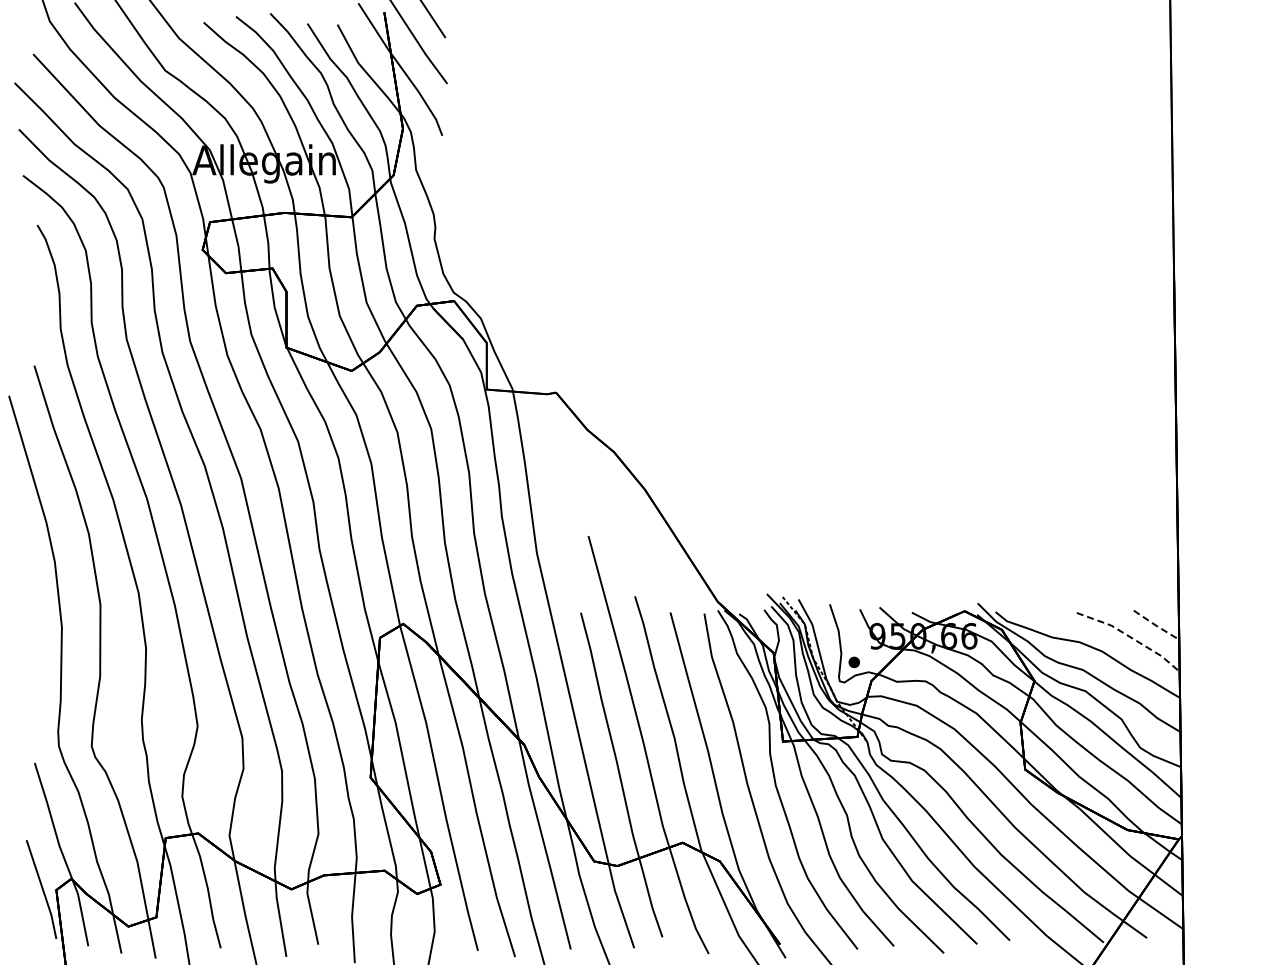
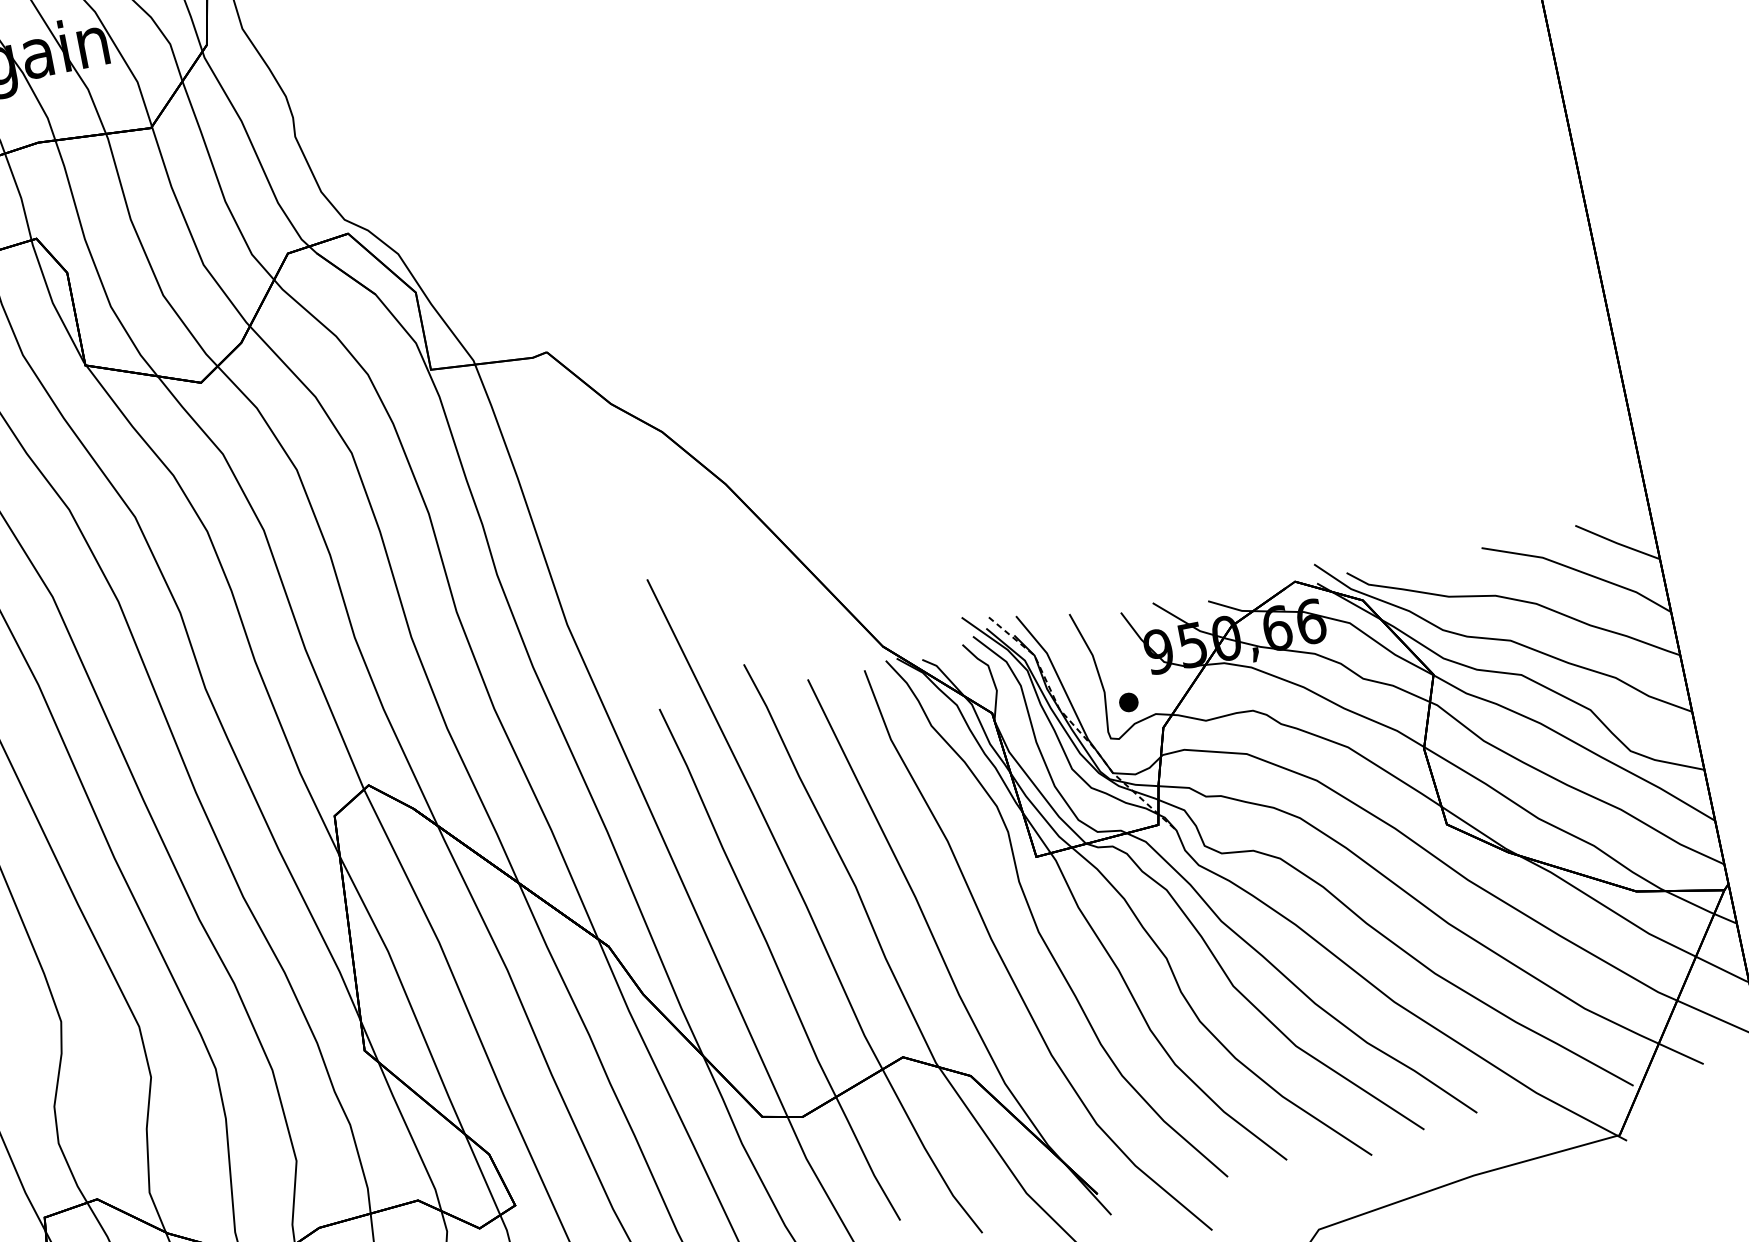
line: (1156, 625) -> (1617, 543), dashed -> solid
line: (1131, 637) -> (1580, 571), dashed -> solid

